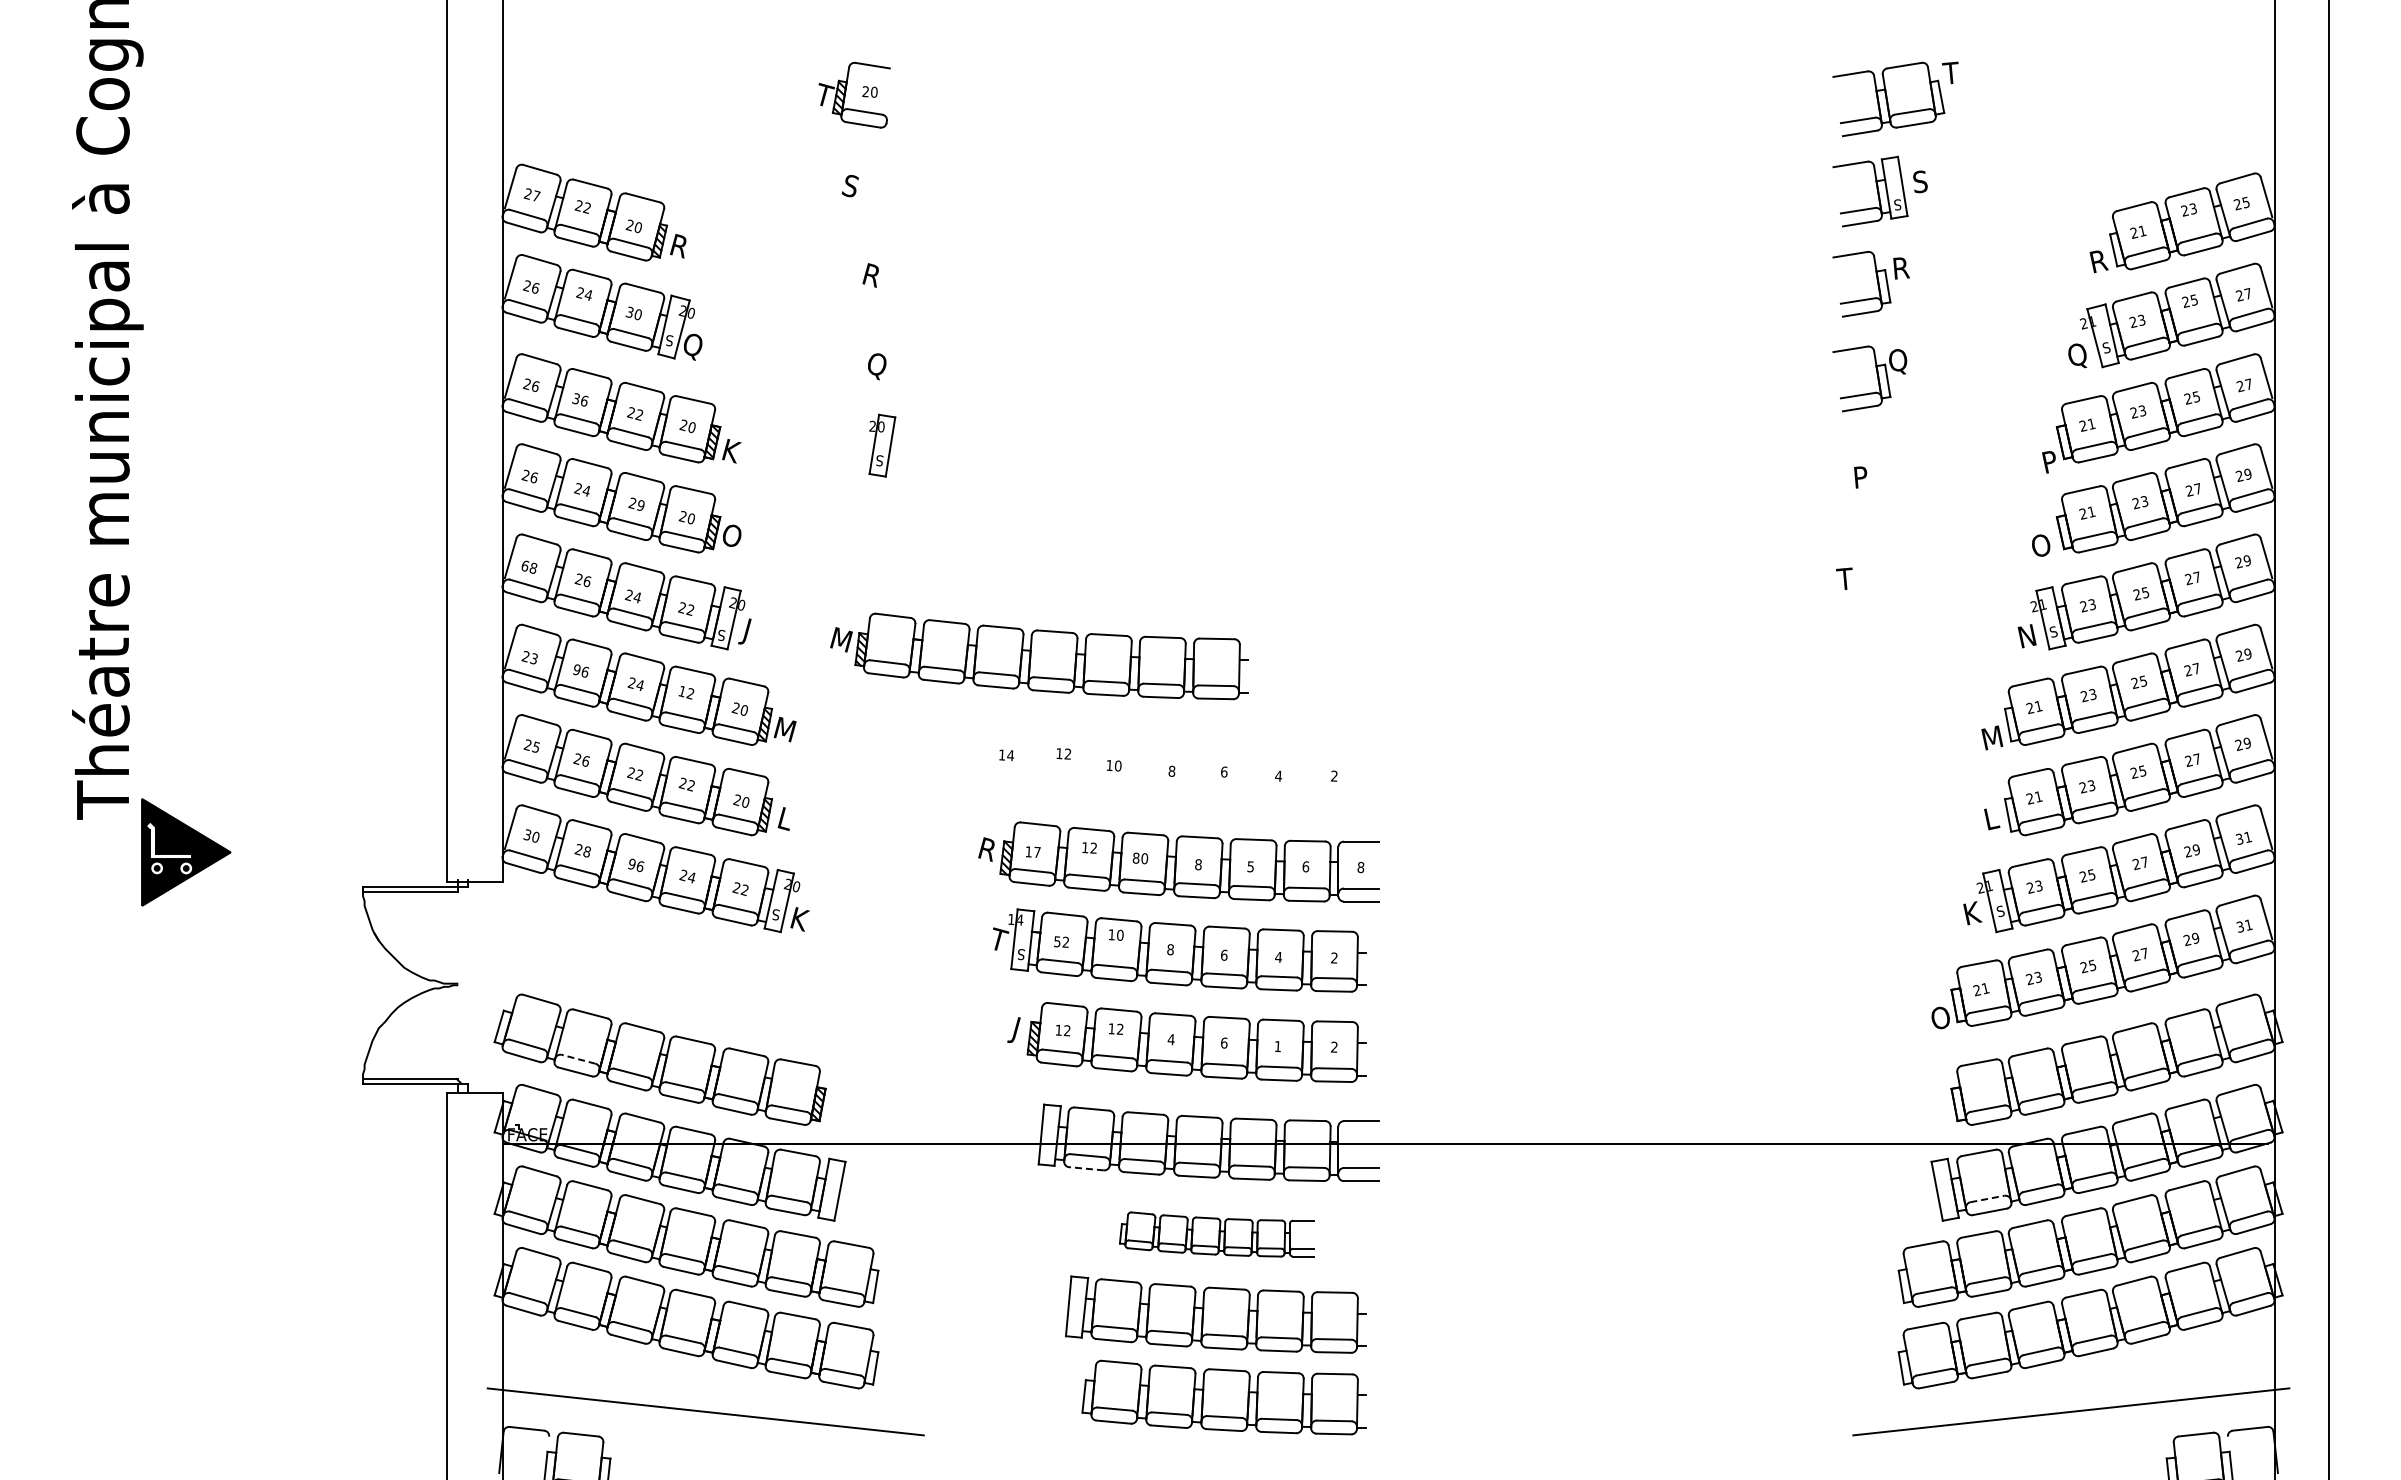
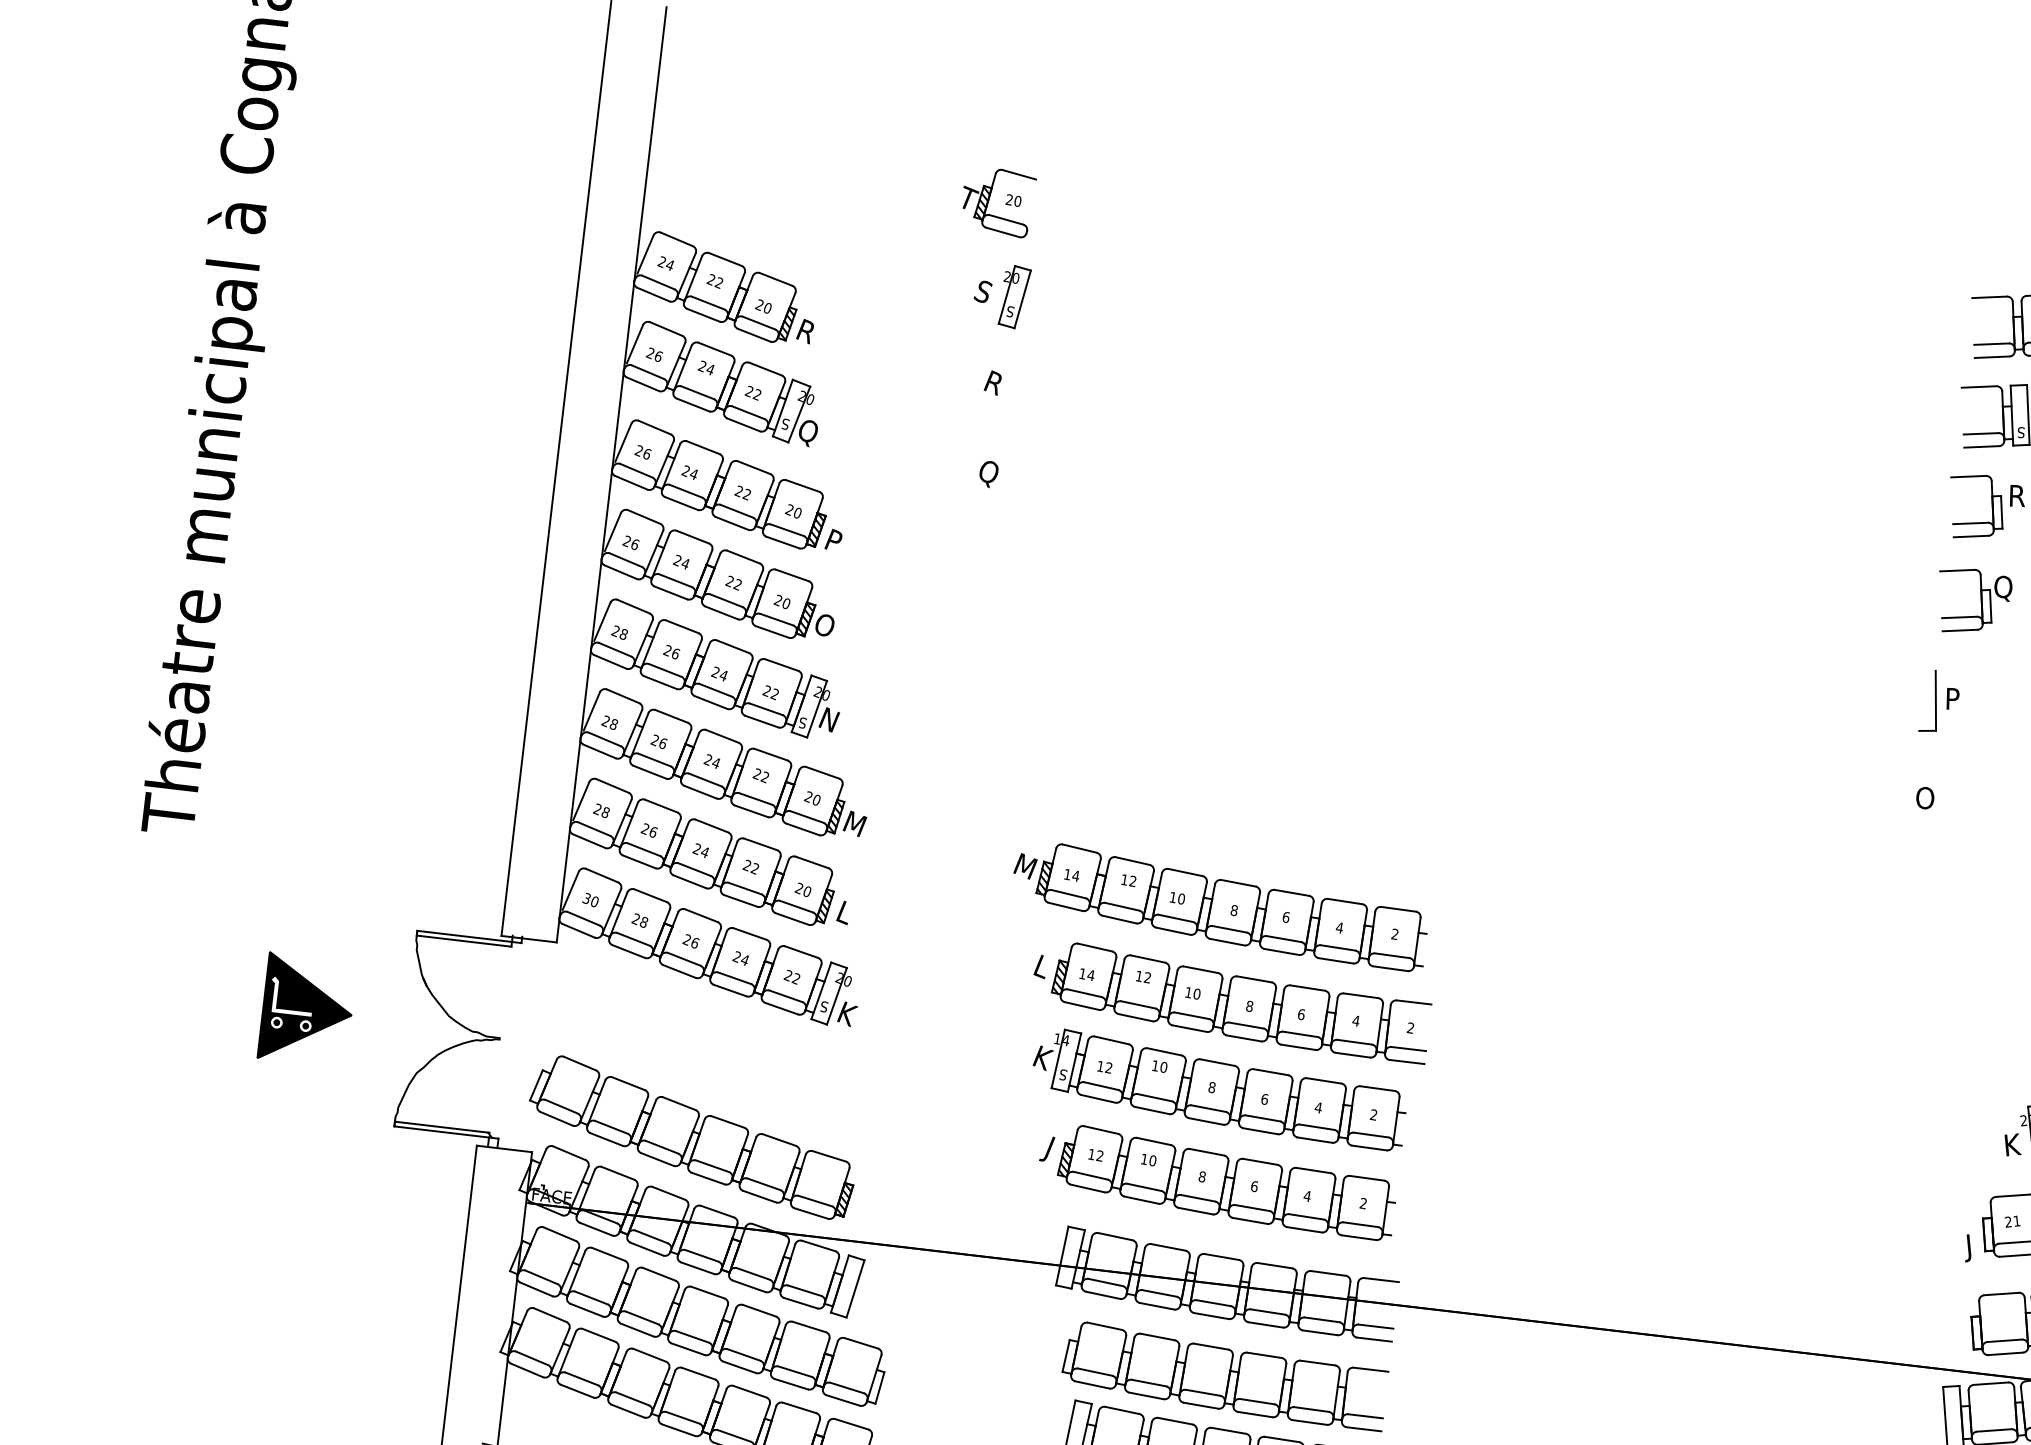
text: (536, 195) -> (670, 264), 27 -> 24
text: (633, 313) -> (752, 393), 30 -> 22
text: (580, 399) -> (690, 472), 36 -> 24
part: (882, 445) -> (1014, 296), moved
text: (731, 451) -> (834, 541), K -> P
part: (1839, 481) -> (1931, 700), added
text: (640, 505) -> (737, 584), 29 -> 22
text: (524, 565) -> (615, 630), 68 -> 28
text: (1845, 578) -> (1925, 797), T -> O
text: (747, 630) -> (829, 721), J -> N
part: (1039, 656) -> (1220, 906), moved
text: (533, 658) -> (613, 723), 23 -> 28
text: (576, 669) -> (654, 739), 96 -> 26
text: (681, 690) -> (756, 773), 12 -> 22
text: (536, 746) -> (606, 811), 25 -> 28
text: (639, 775) -> (704, 852), 22 -> 24
text: (986, 849) -> (1040, 966), R -> L
text: (1036, 851) -> (1090, 974), 17 -> 14
part: (186, 852) -> (307, 1010), moved
text: (1135, 857) -> (1188, 991), 80 -> 10
text: (631, 864) -> (686, 940), 96 -> 26
text: (1250, 866) -> (1301, 1014), 5 -> 6
text: (1305, 866) -> (1355, 1020), 6 -> 4
text: (1360, 867) -> (1410, 1028), 8 -> 2
text: (999, 939) -> (1043, 1057), T -> K
text: (1057, 941) -> (1100, 1066), 52 -> 12
text: (1940, 1020) -> (1968, 1247), O -> J
text: (1119, 1028) -> (1152, 1159), 12 -> 10
text: (1170, 1039) -> (1201, 1176), 4 -> 8
text: (1277, 1046) -> (1306, 1196), 1 -> 4
line: (578, 1059) -> (611, 1127), dashed -> solid
line: (1085, 1168) -> (1102, 1294), dashed -> solid
line: (1987, 1198) -> (1994, 1429), dashed -> solid
part: (1216, 1234) -> (1224, 1375), size x1.67

